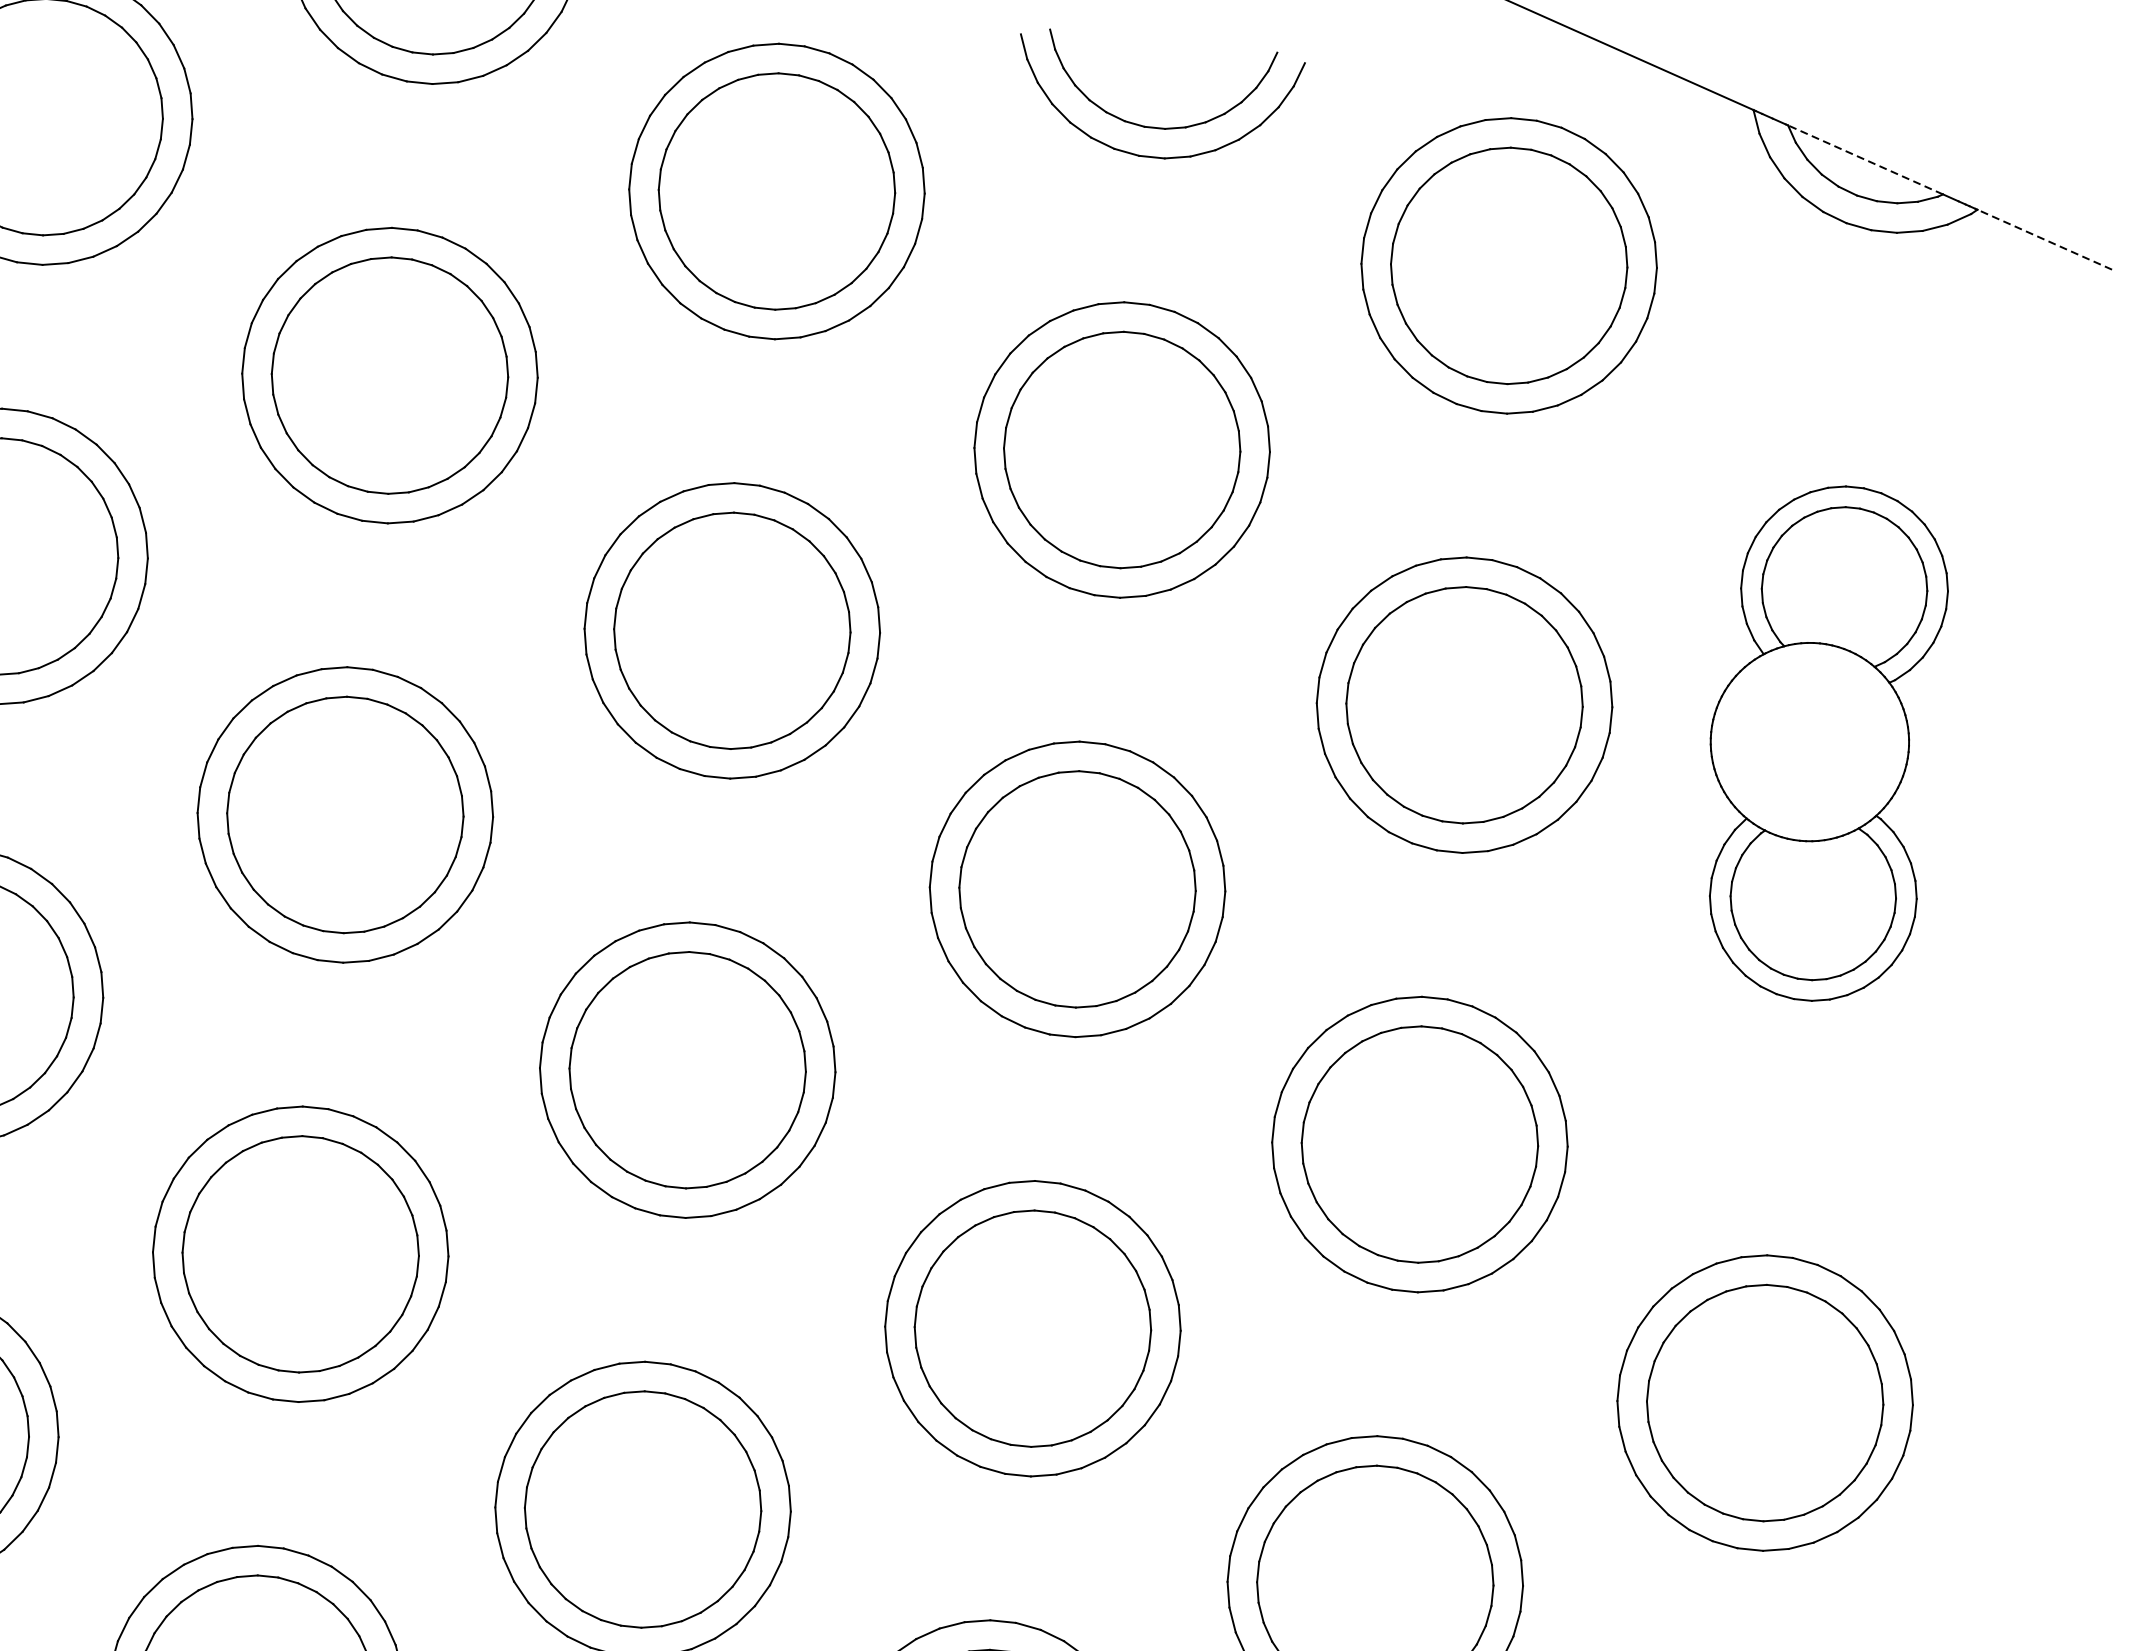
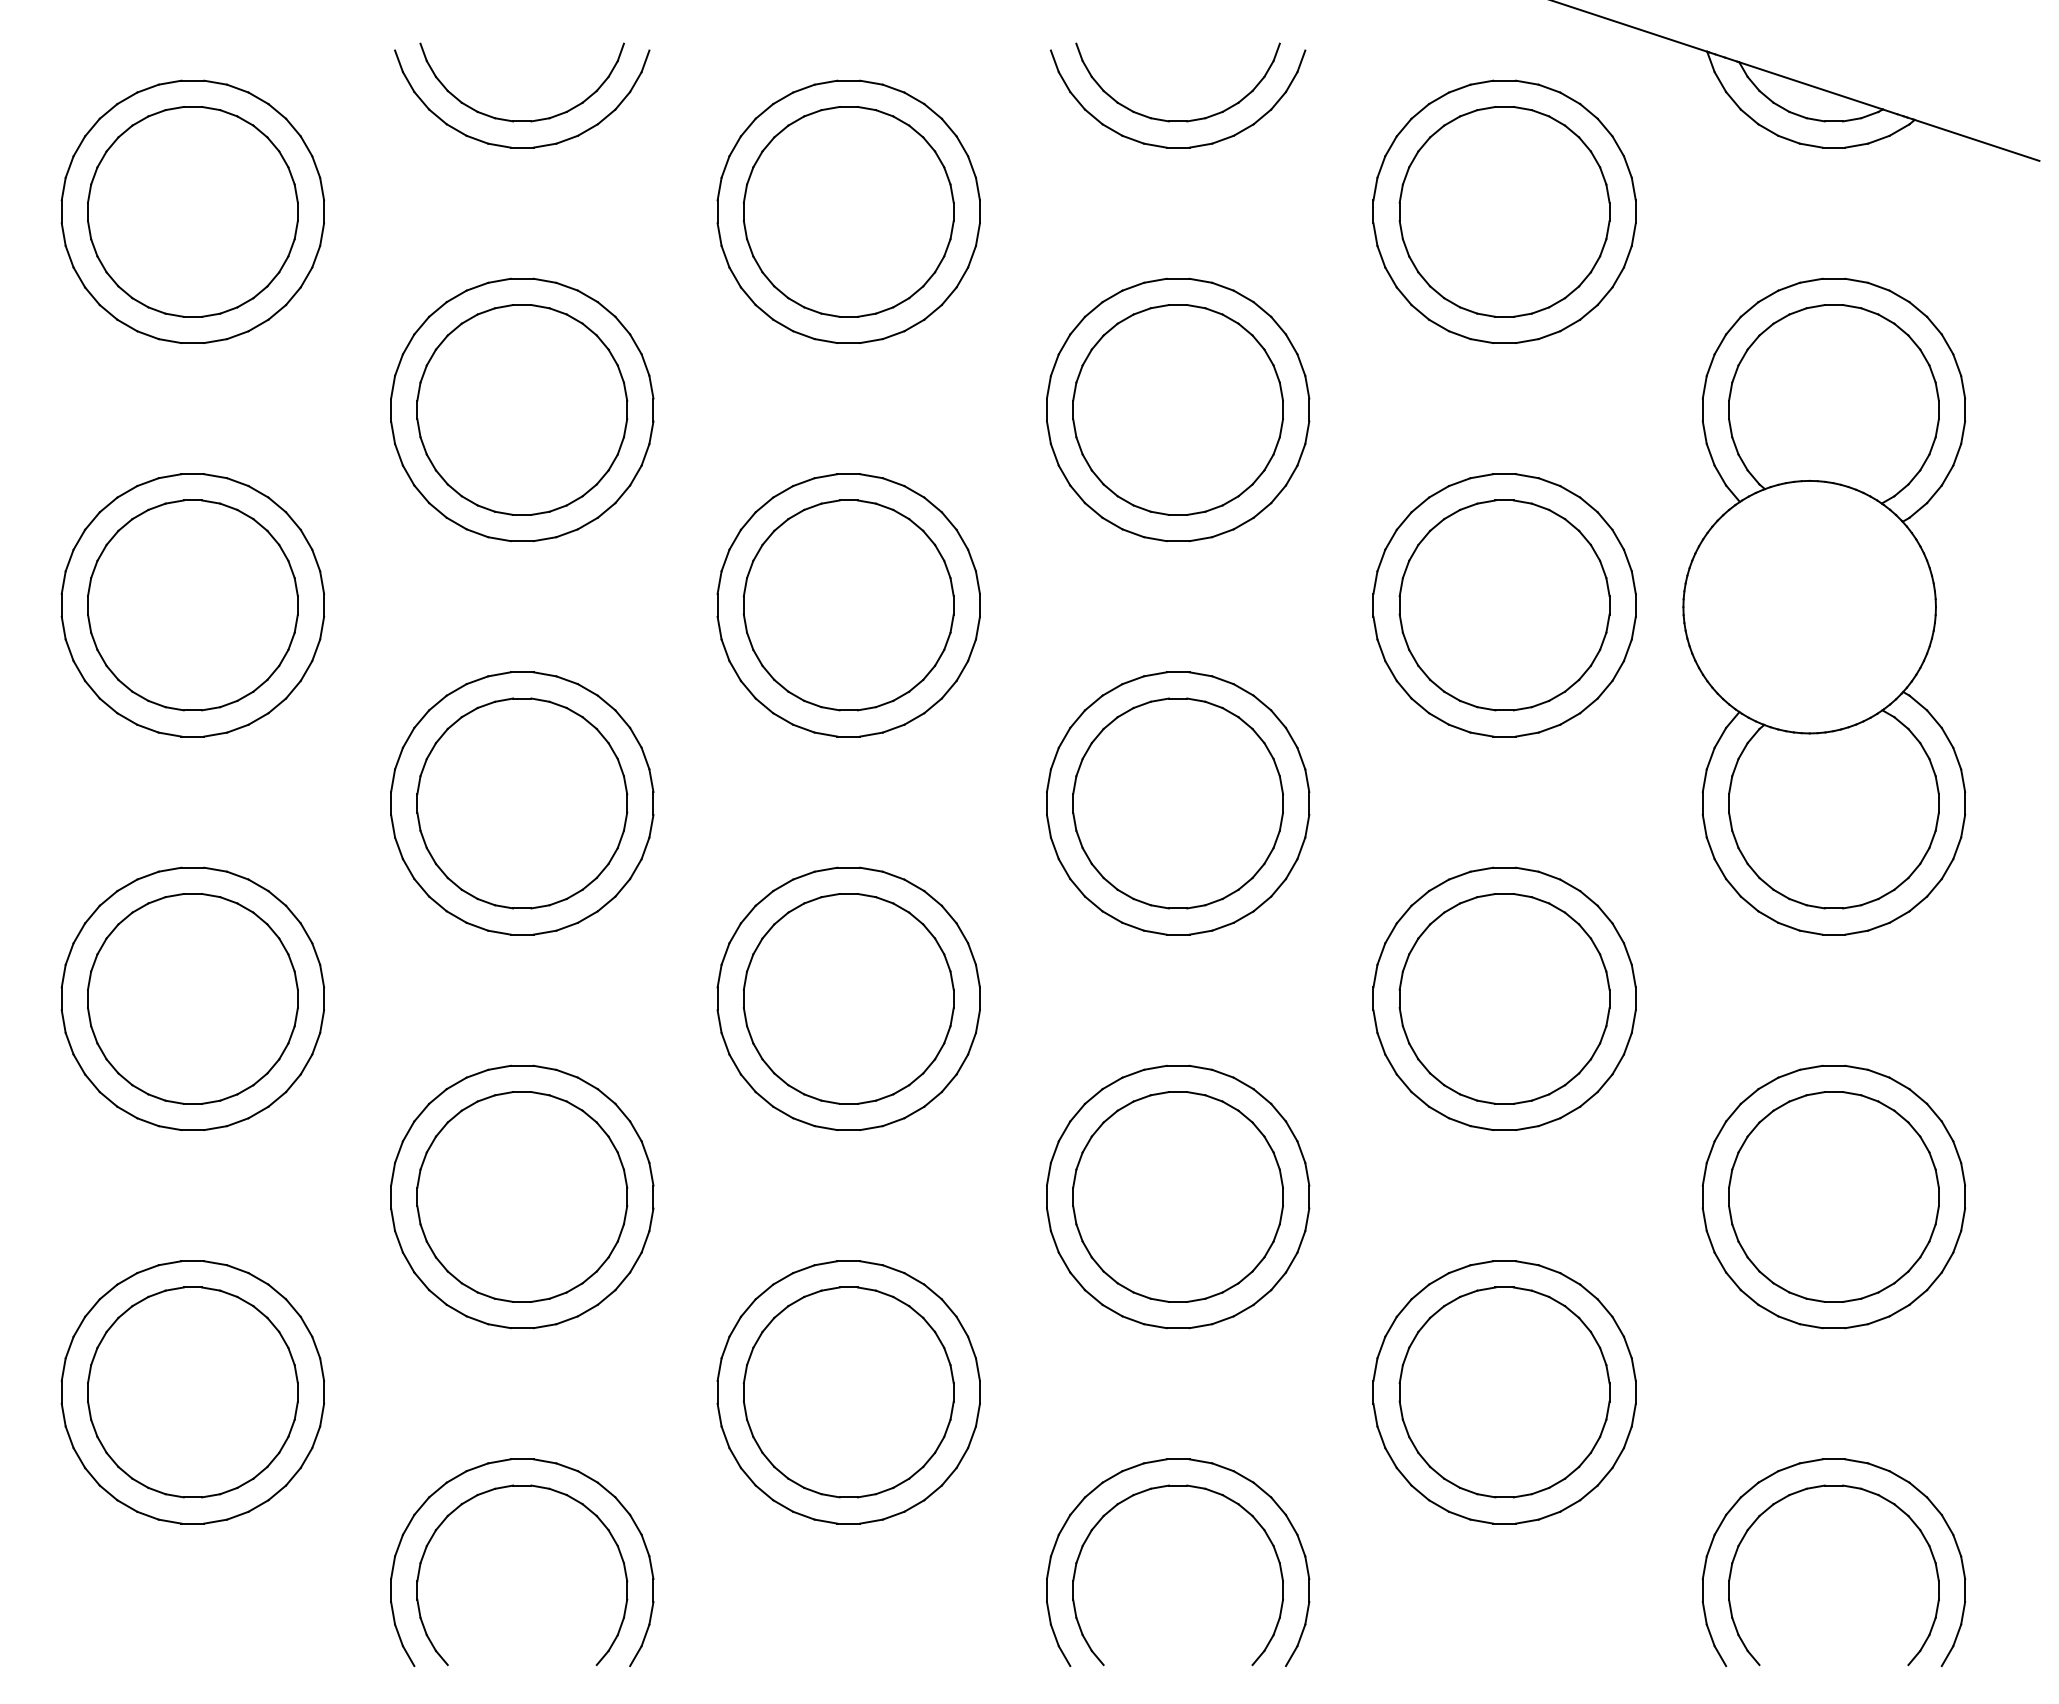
line: (1866, 159) -> (1811, 85), dashed -> solid
line: (2045, 239) -> (1977, 140), dashed -> solid
part: (1821, 742) -> (1824, 606), size x1.43

